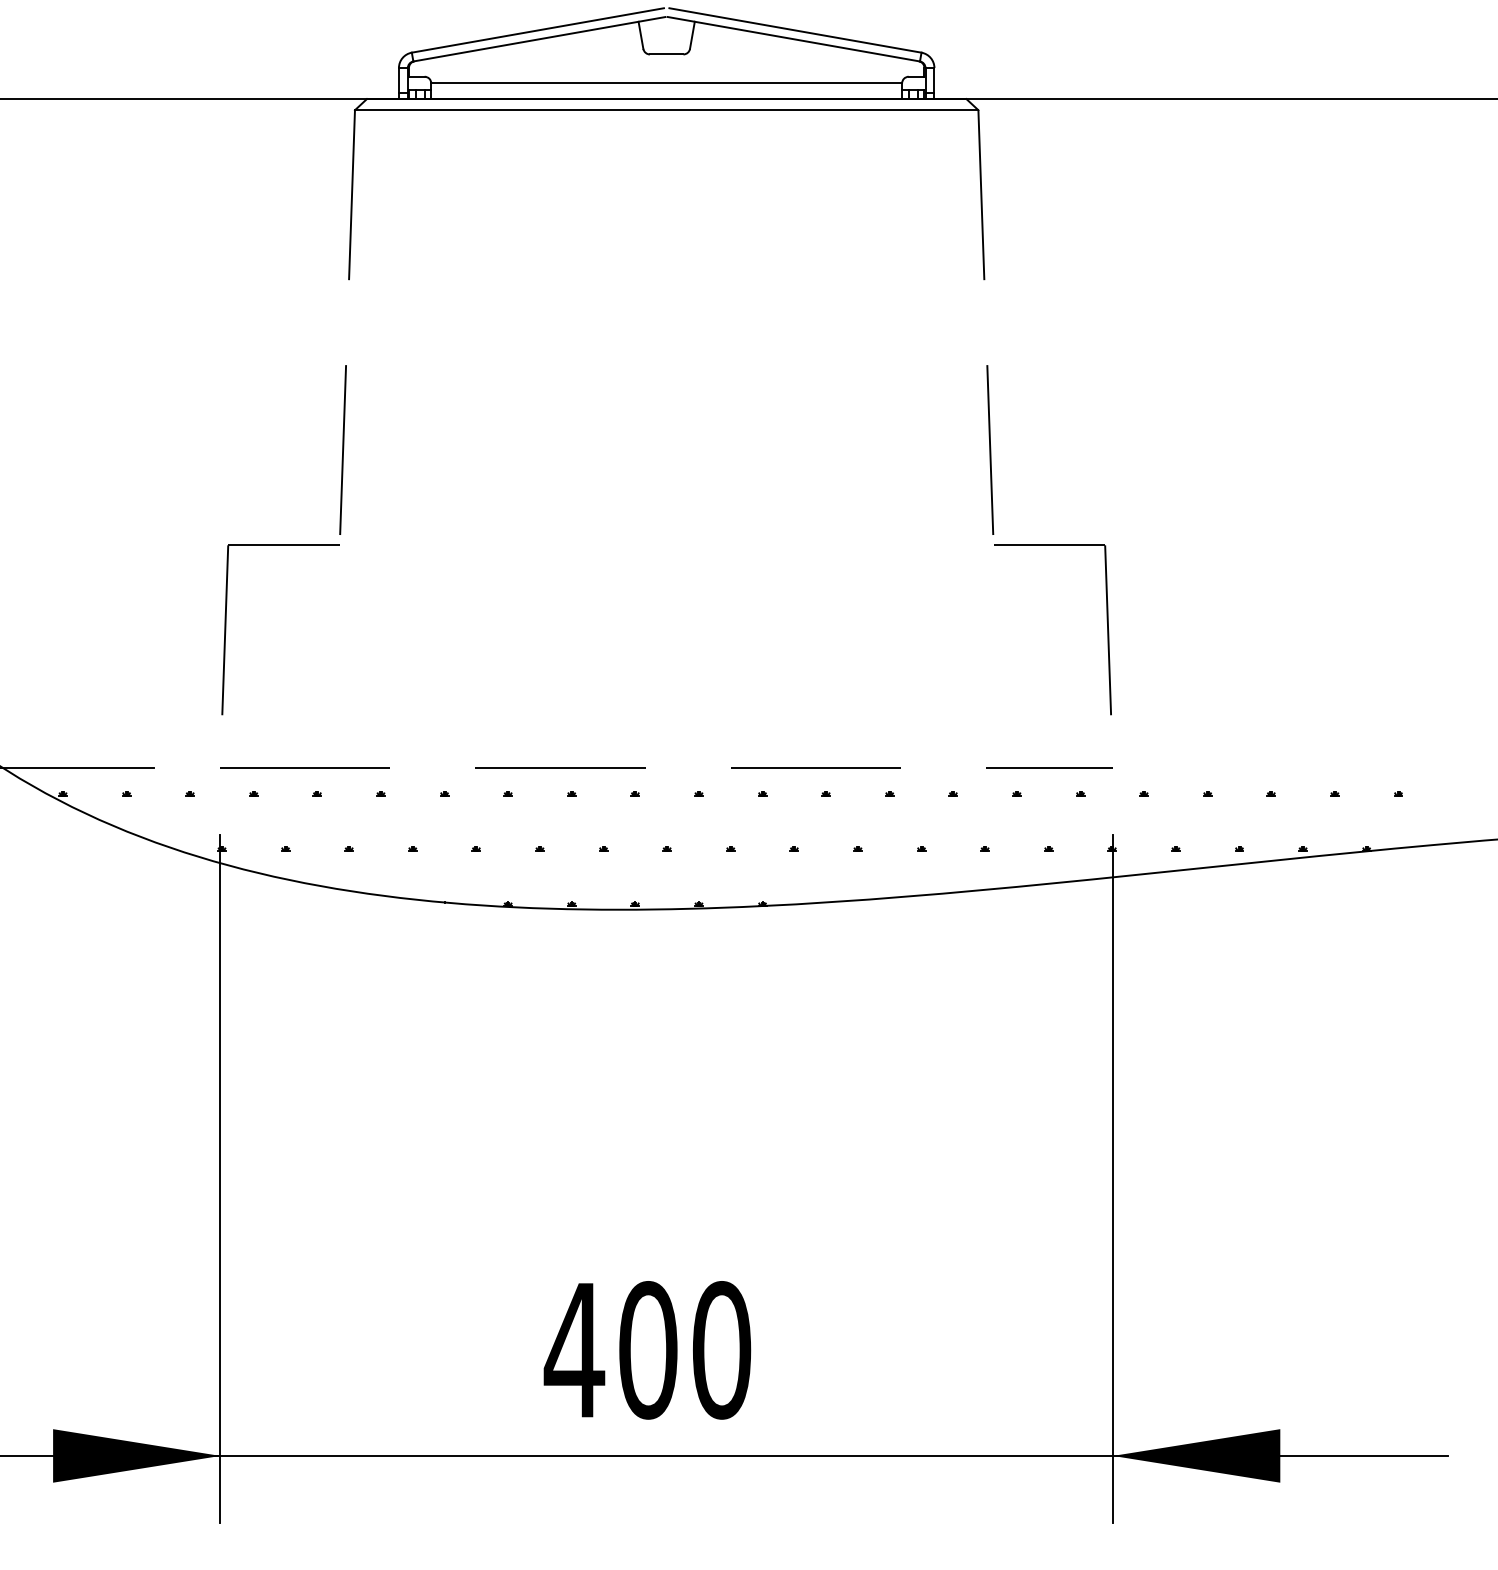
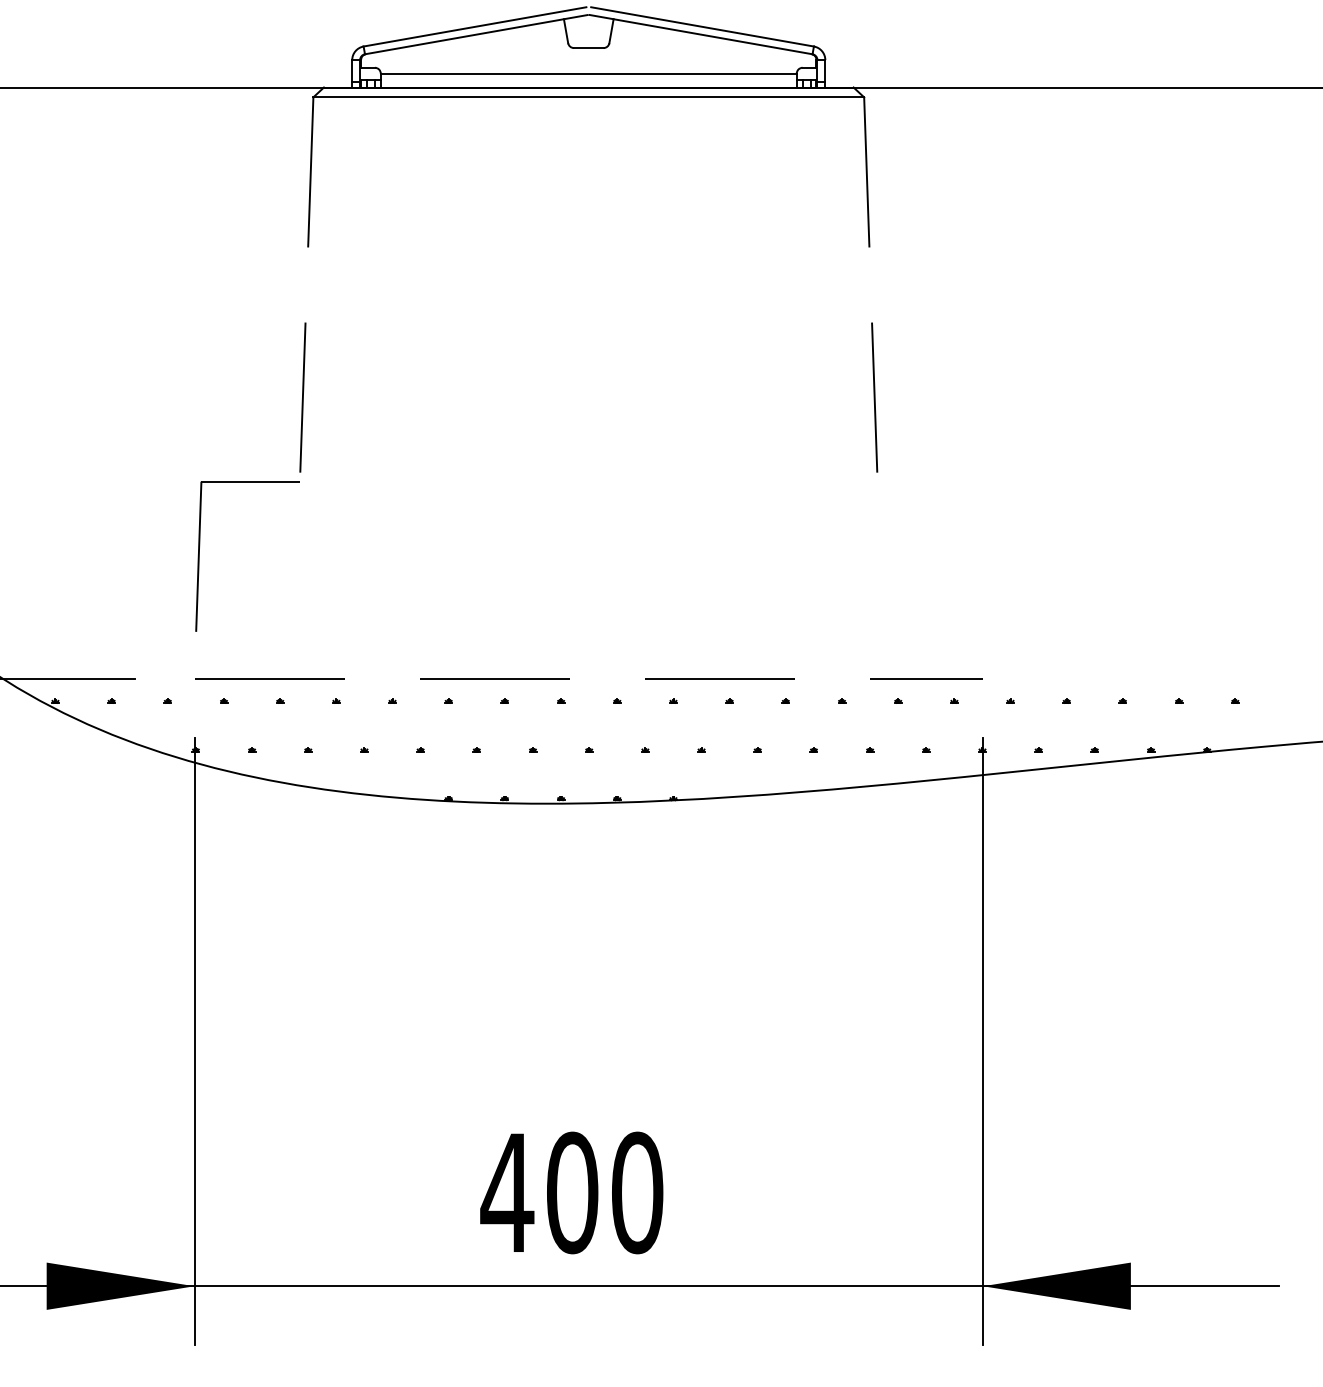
part: (1106, 629) -> (977, 556), removed

